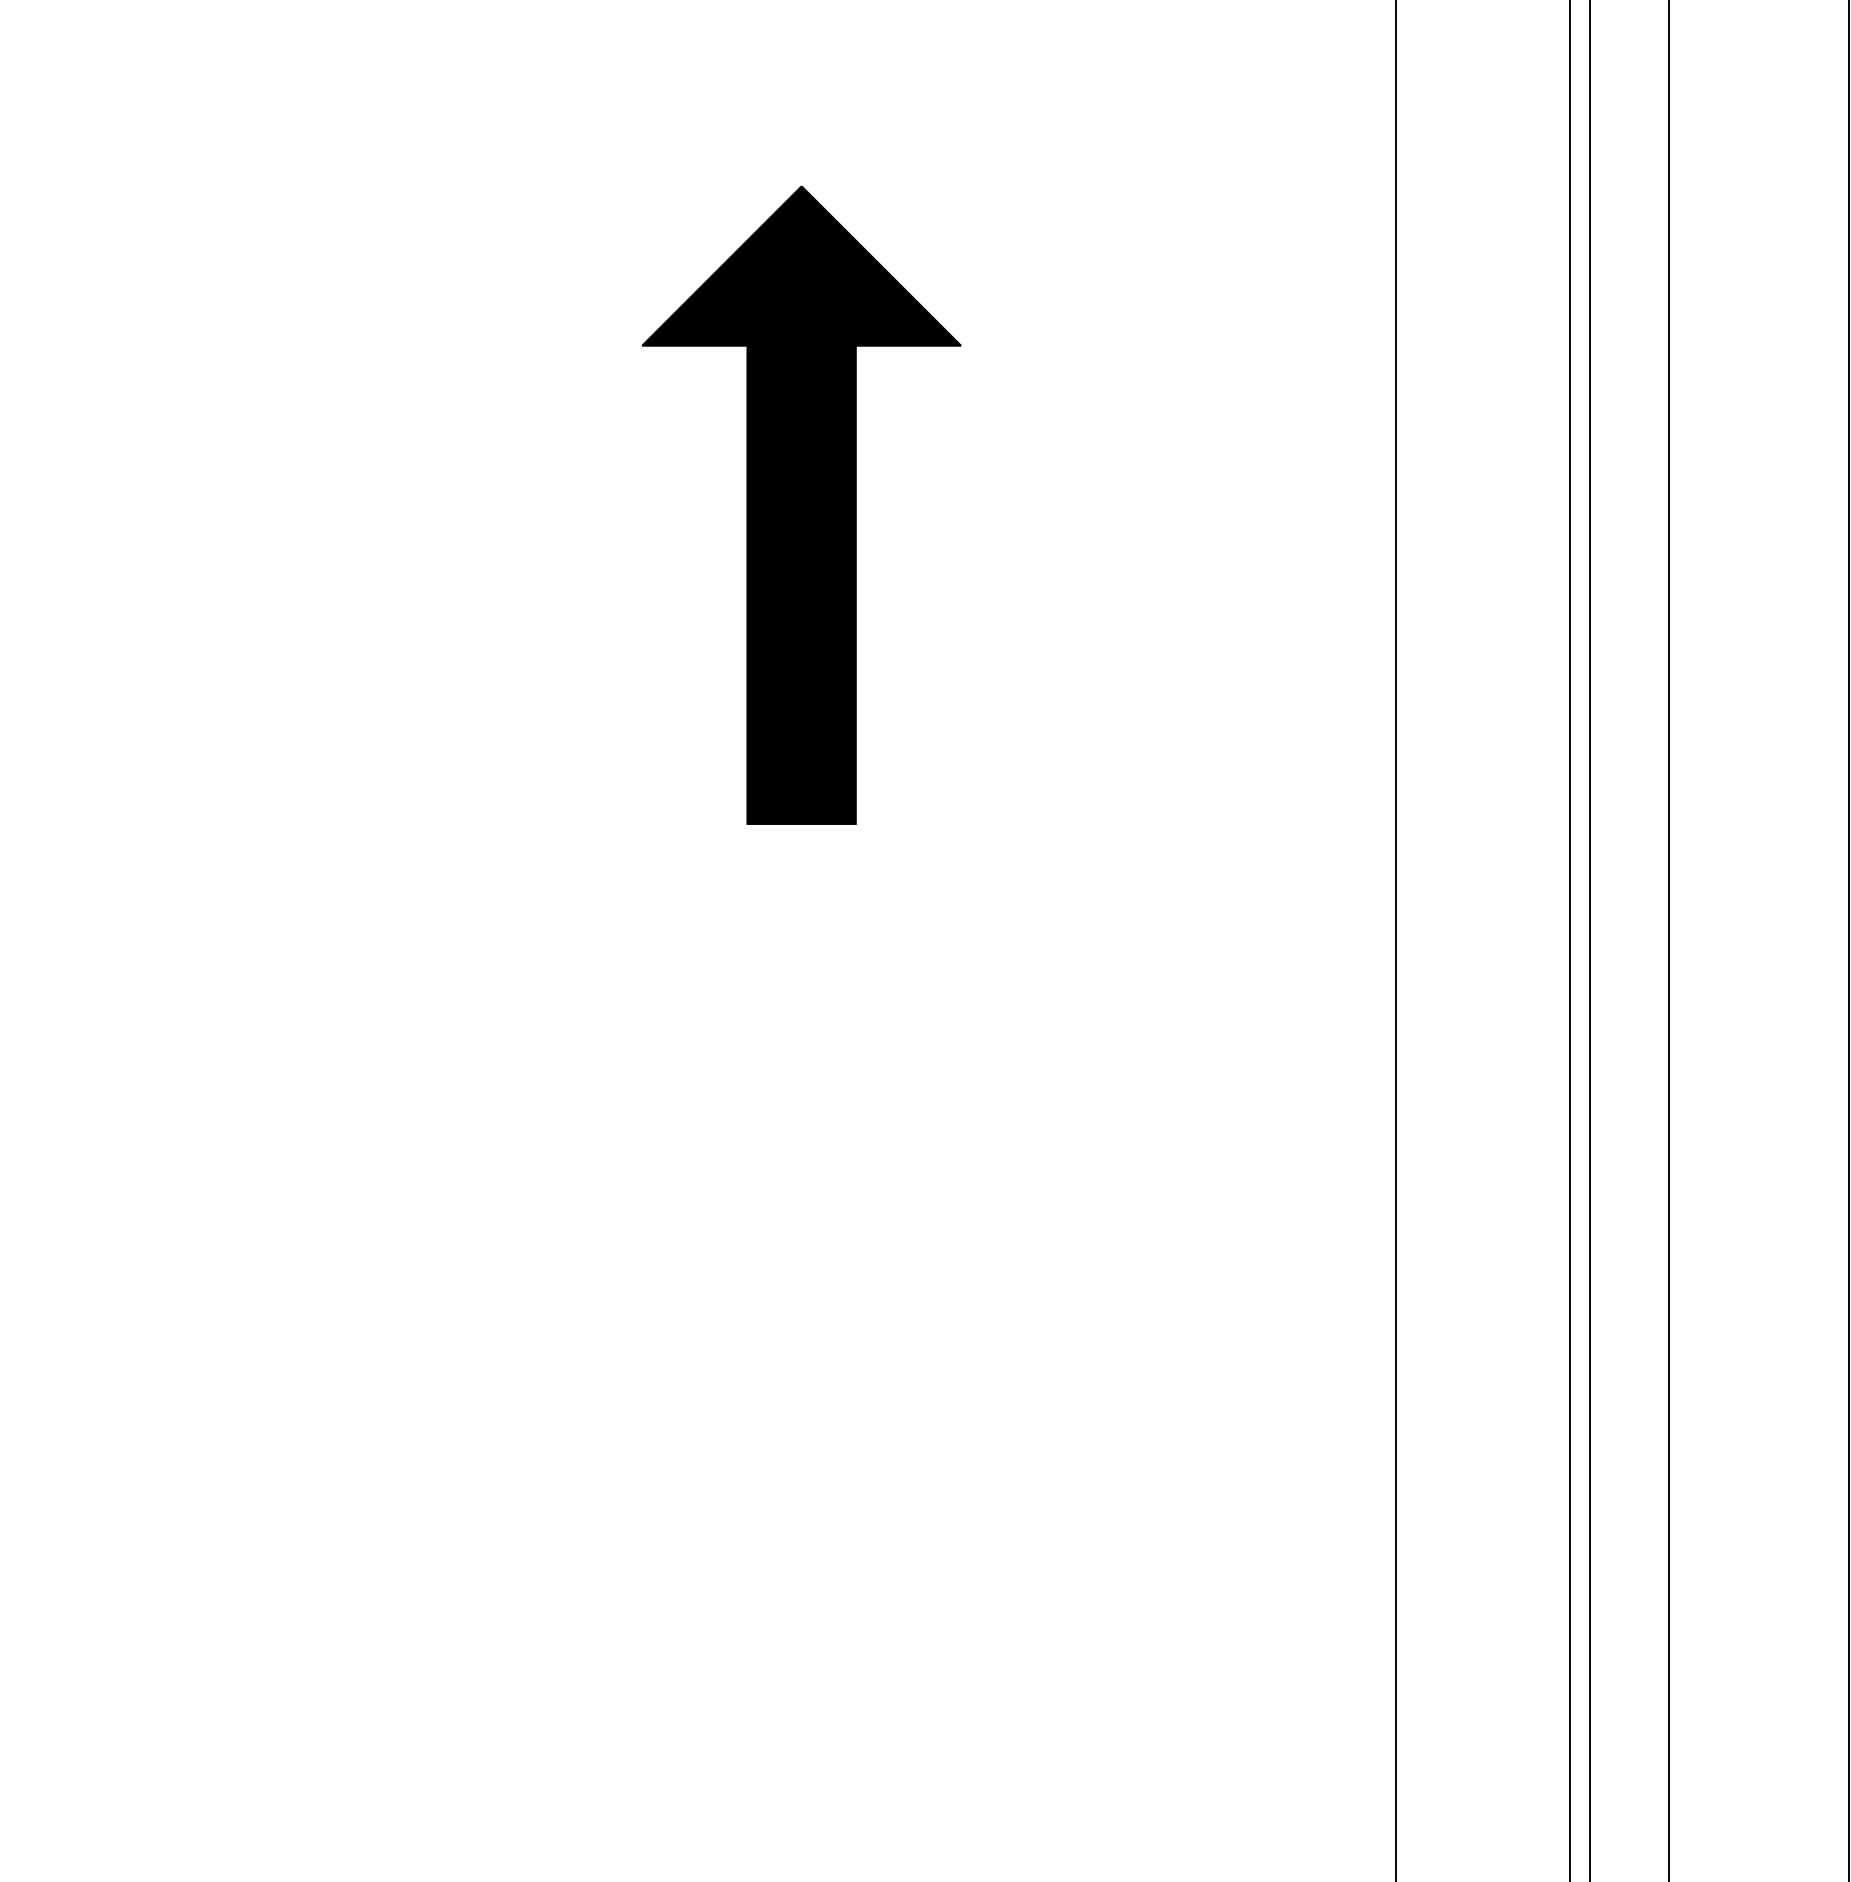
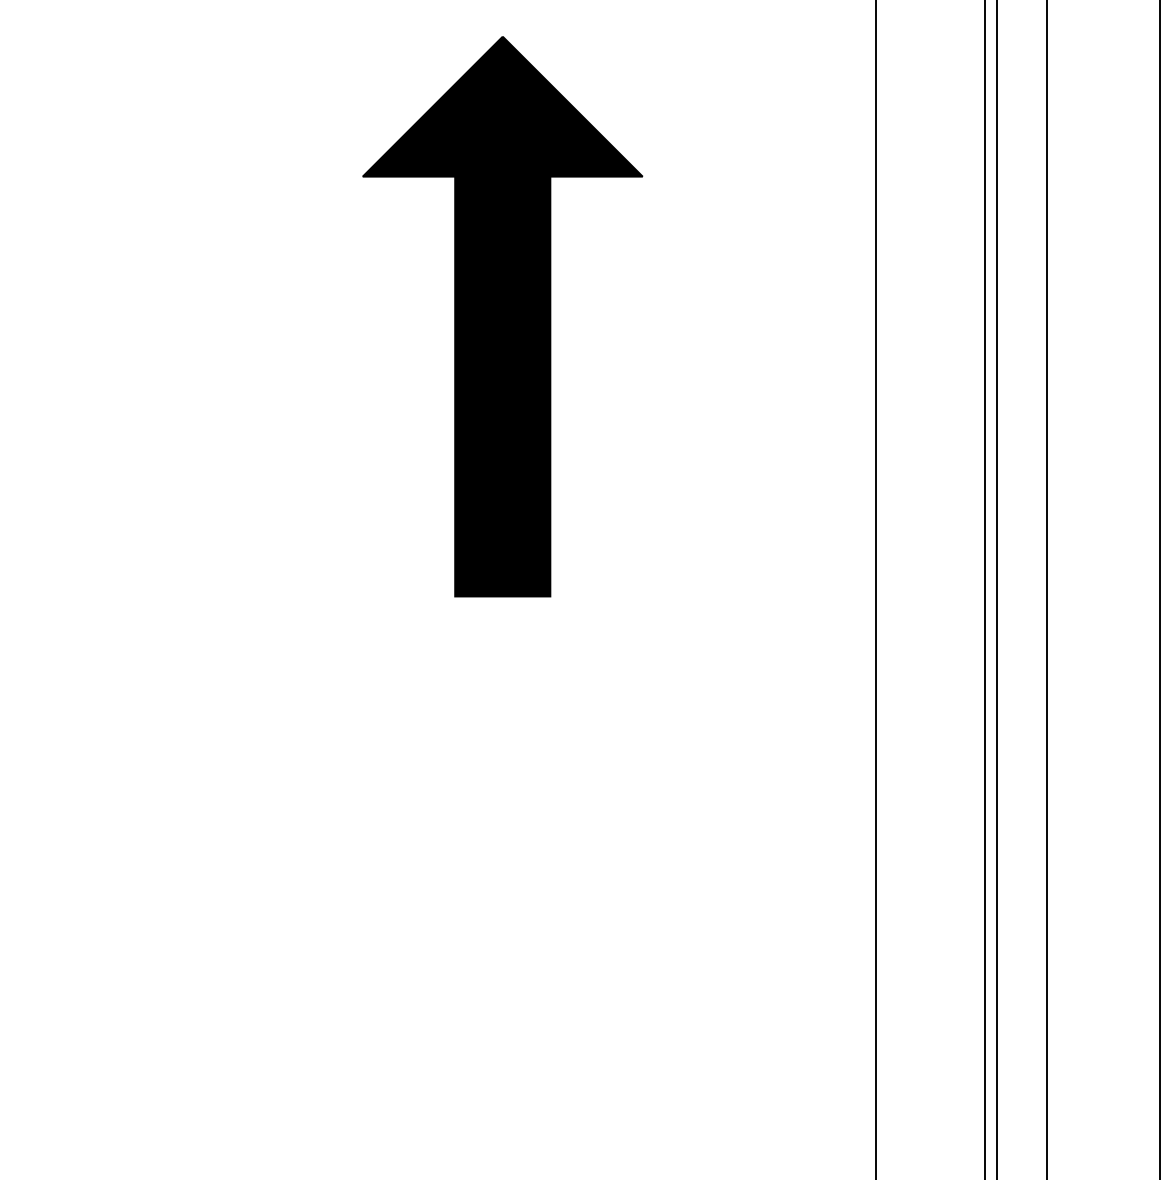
part: (801, 504) -> (502, 316), size x1.4

